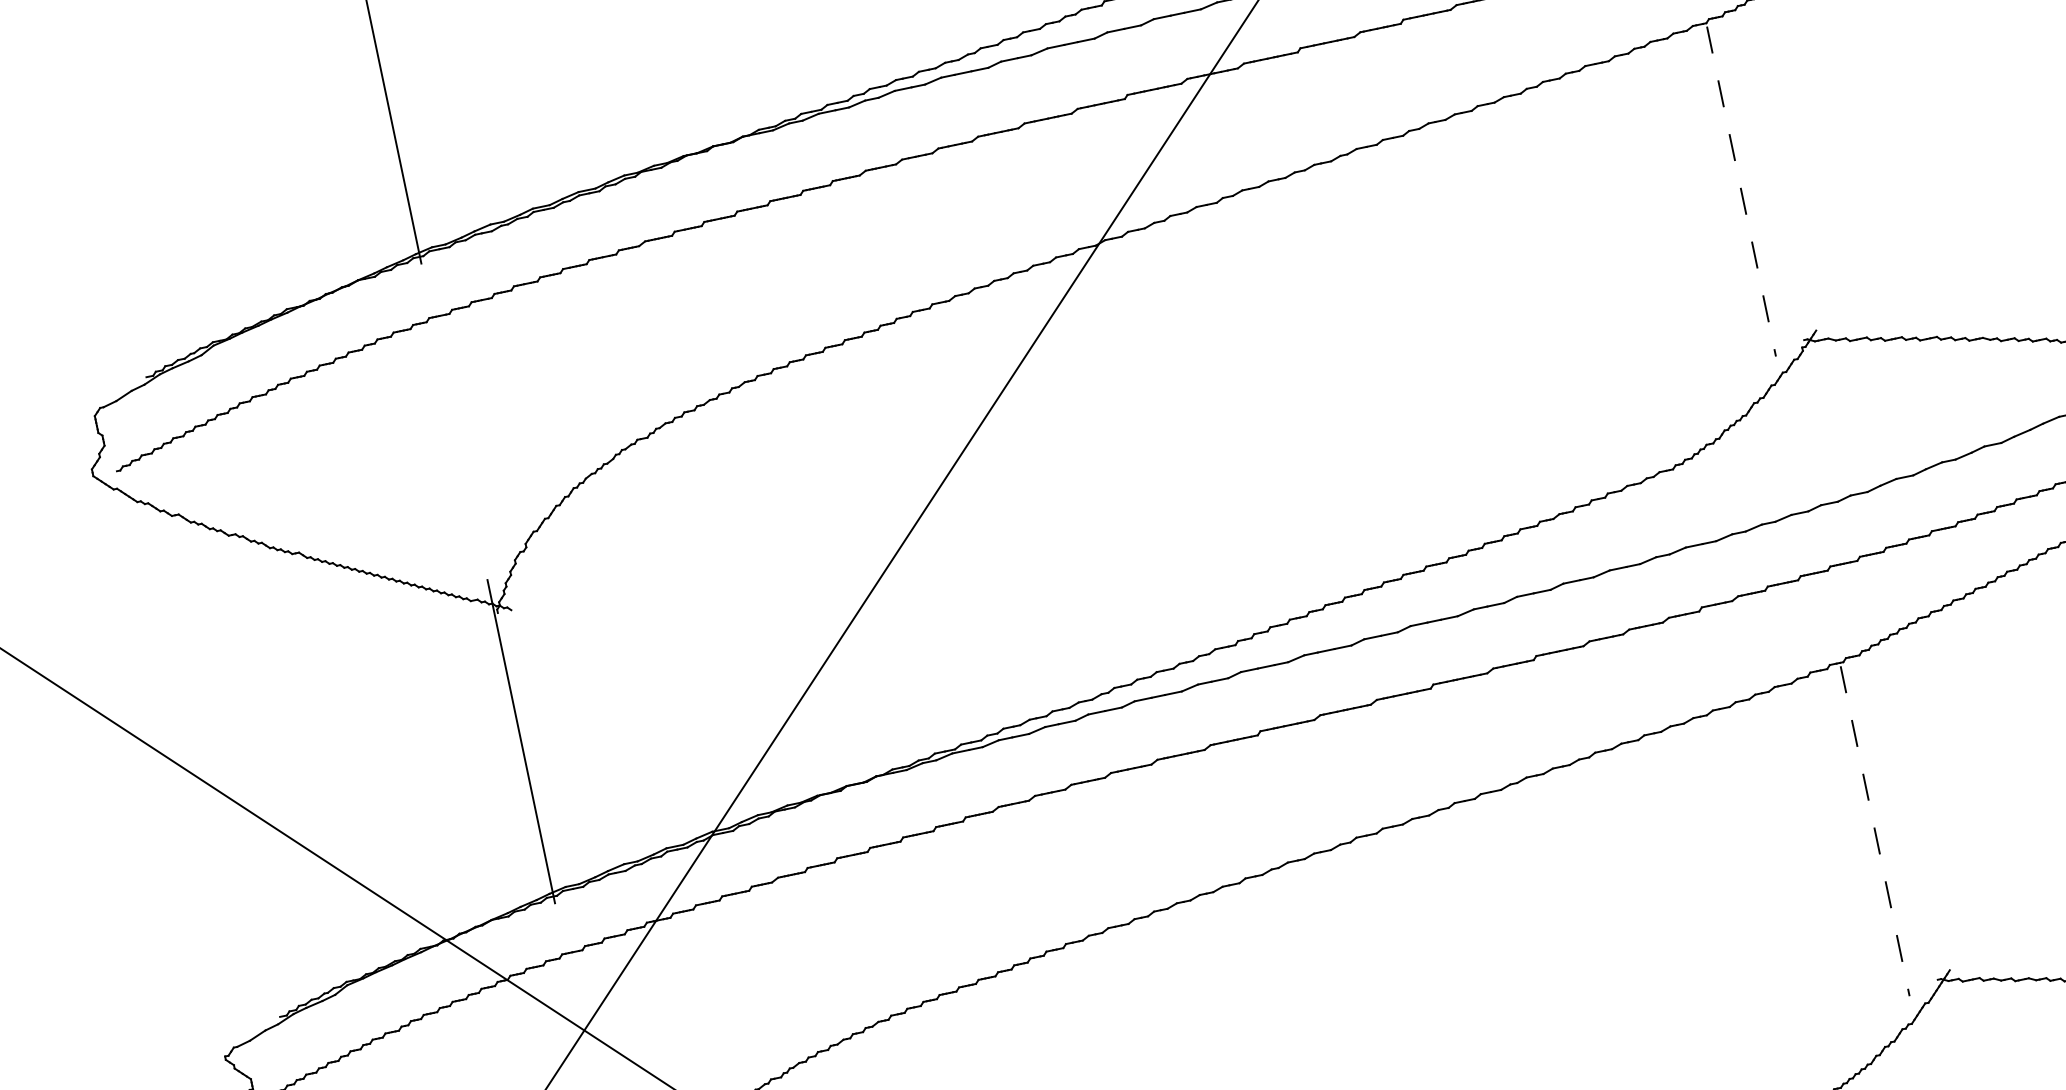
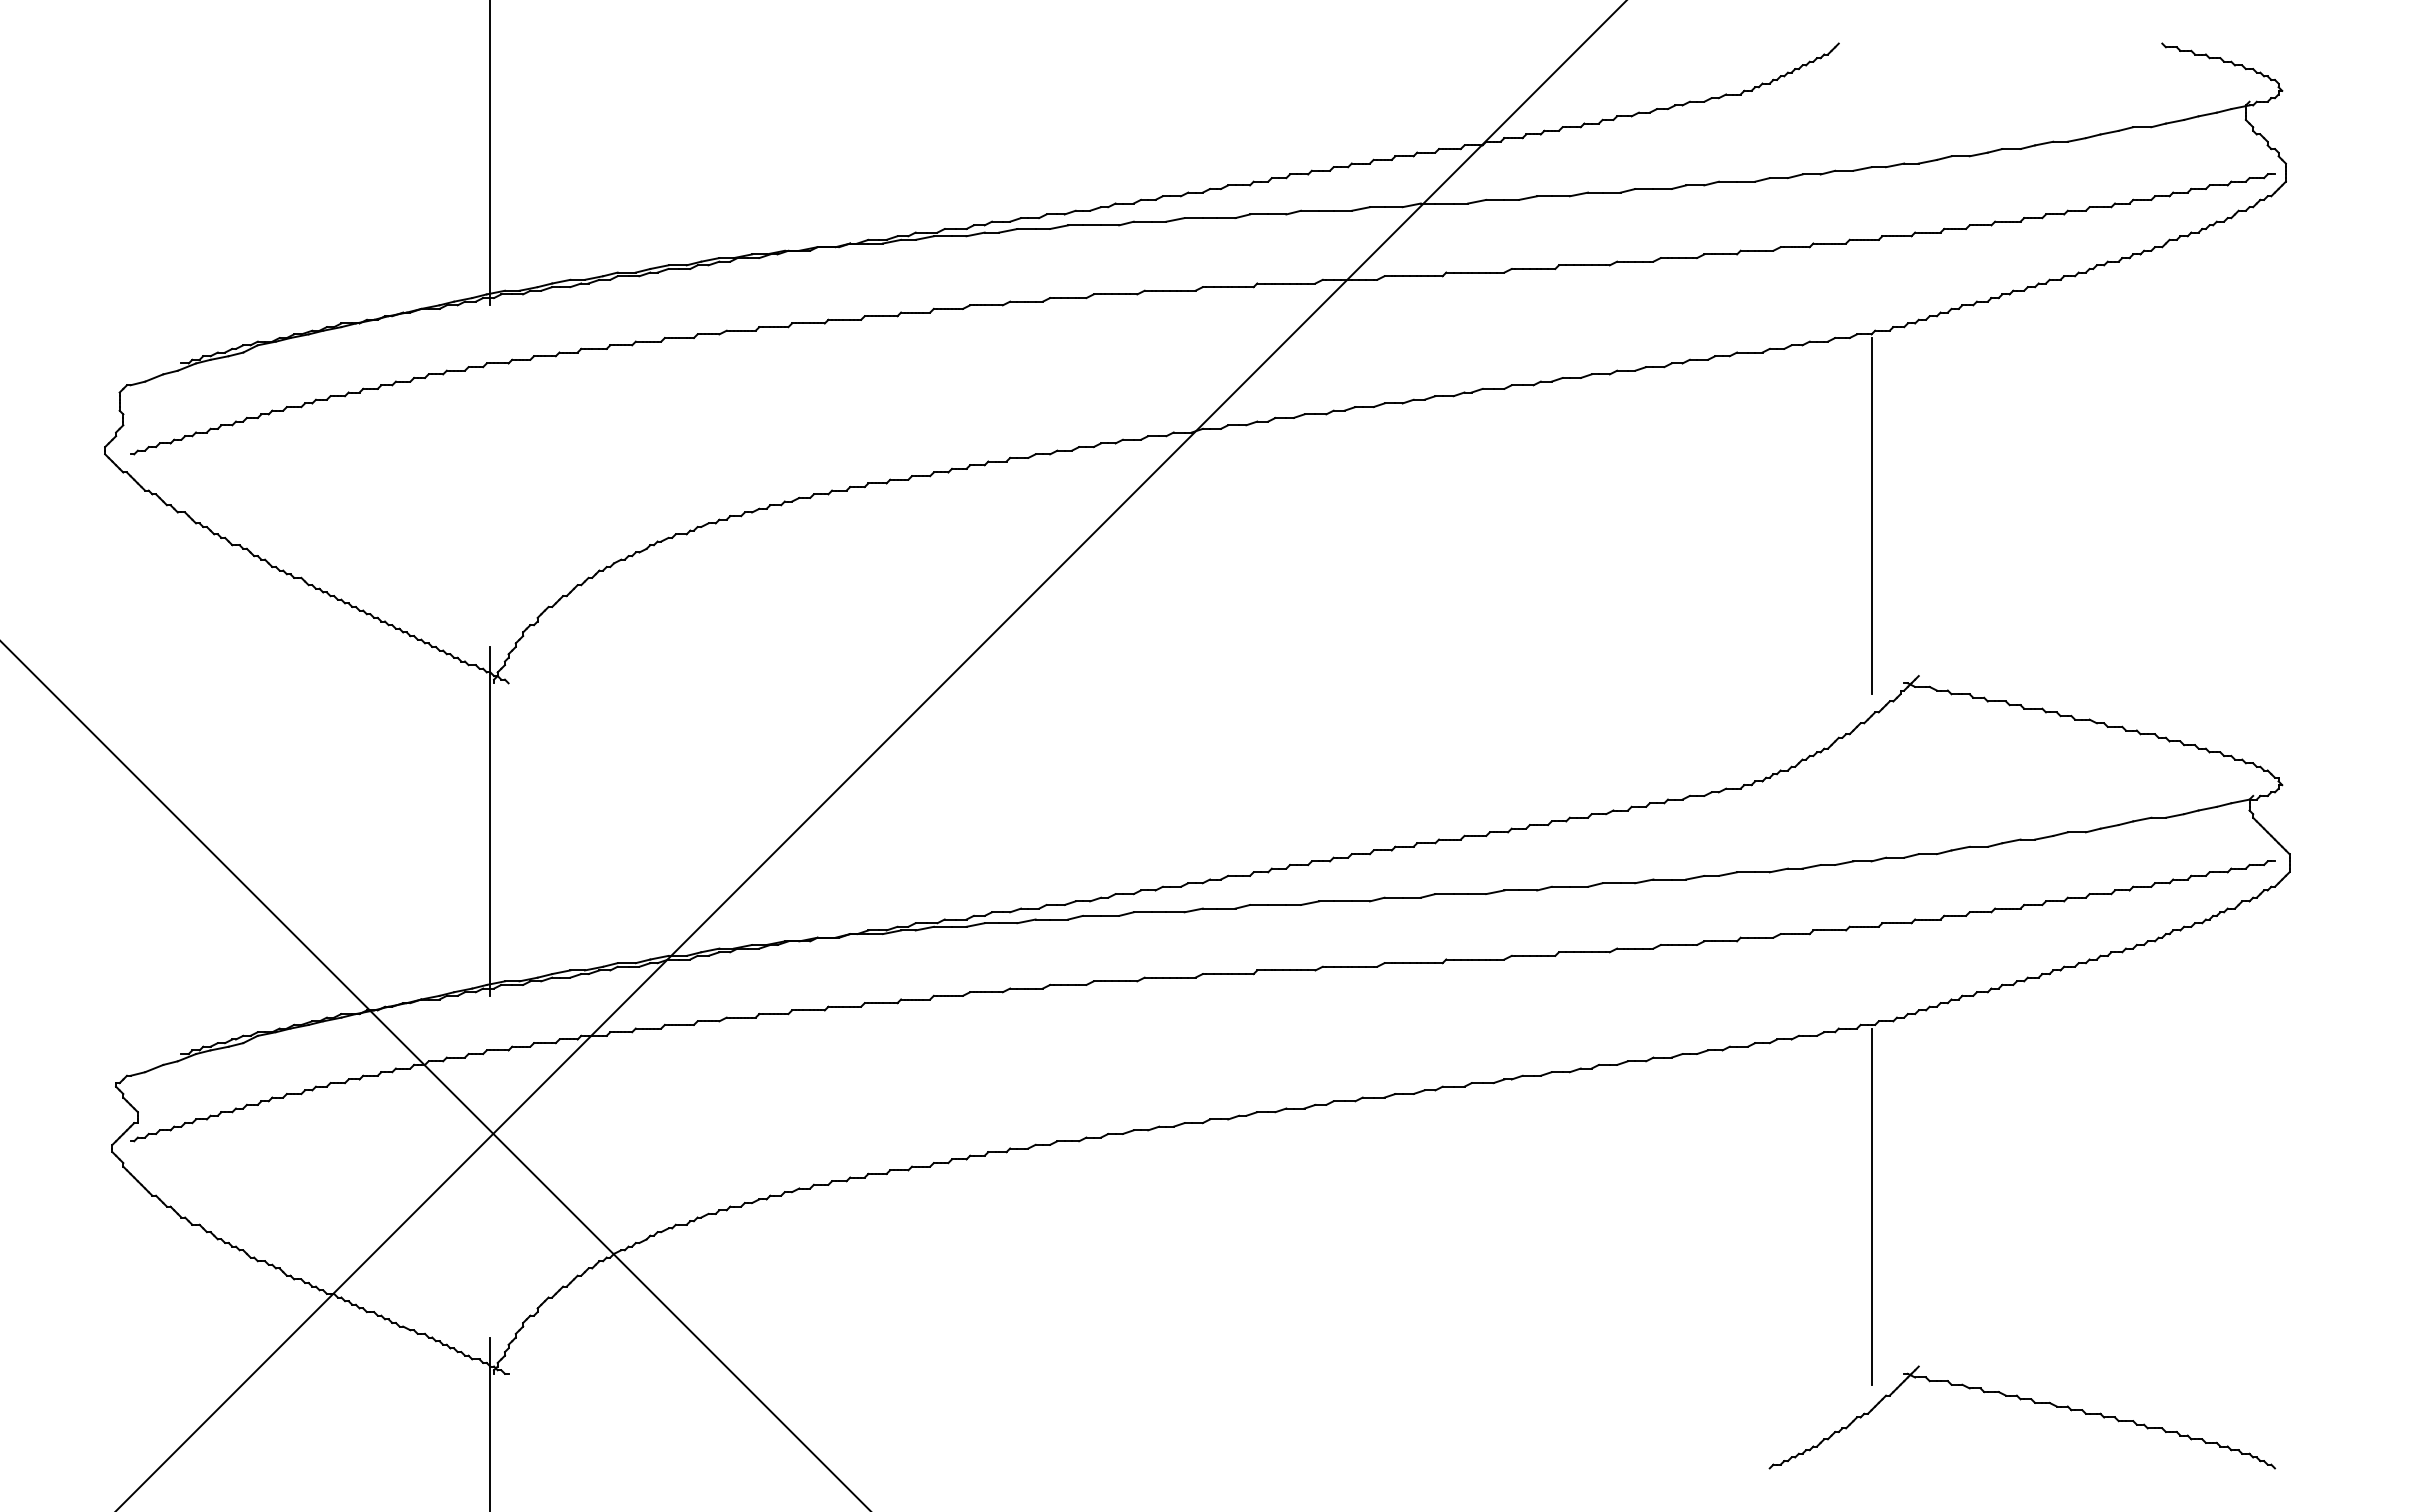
line: (1741, 191) -> (1871, 516), dashed -> solid
line: (1875, 832) -> (1871, 1207), dashed -> solid

